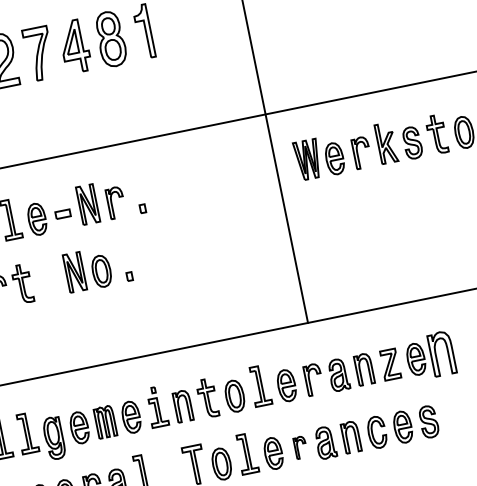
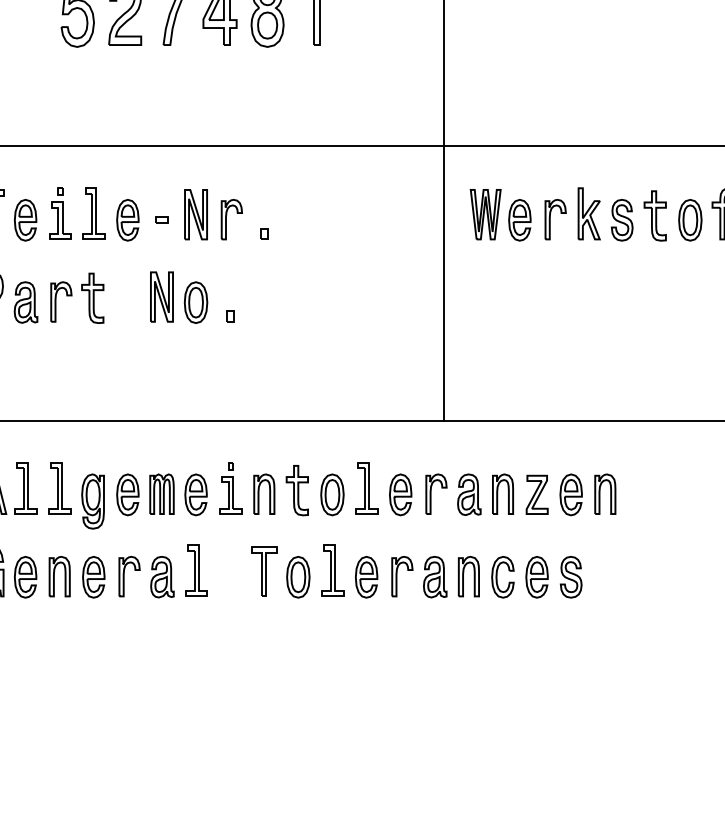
part: (62, 213) -> (161, 219), size x0.62
part: (442, 353) -> (605, 493), size x0.71
part: (300, 447) -> (402, 576), size x1.43

